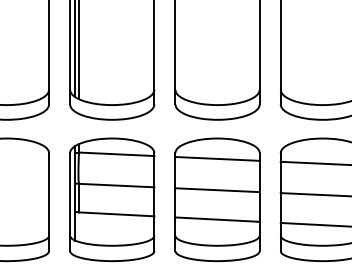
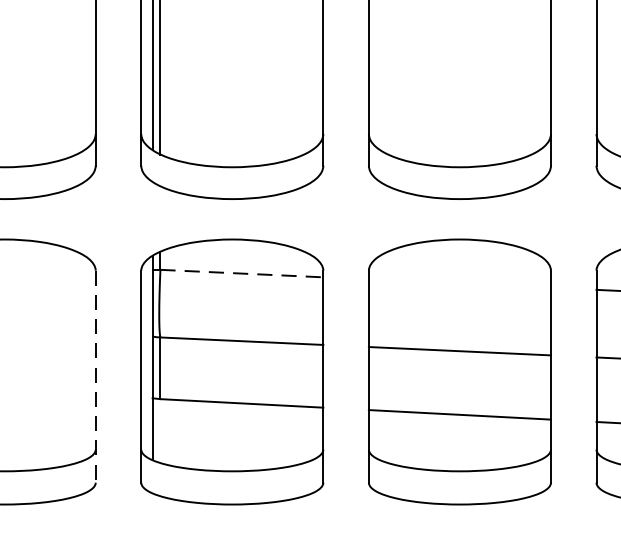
line: (116, 154) -> (241, 274), solid -> dashed
line: (217, 158) -> (459, 282), removed
line: (49, 202) -> (96, 377), solid -> dashed

